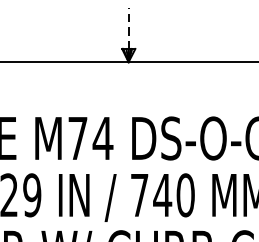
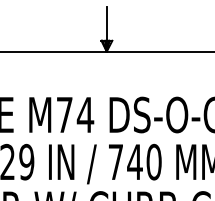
line: (128, 28) -> (106, 23), dashed -> solid

